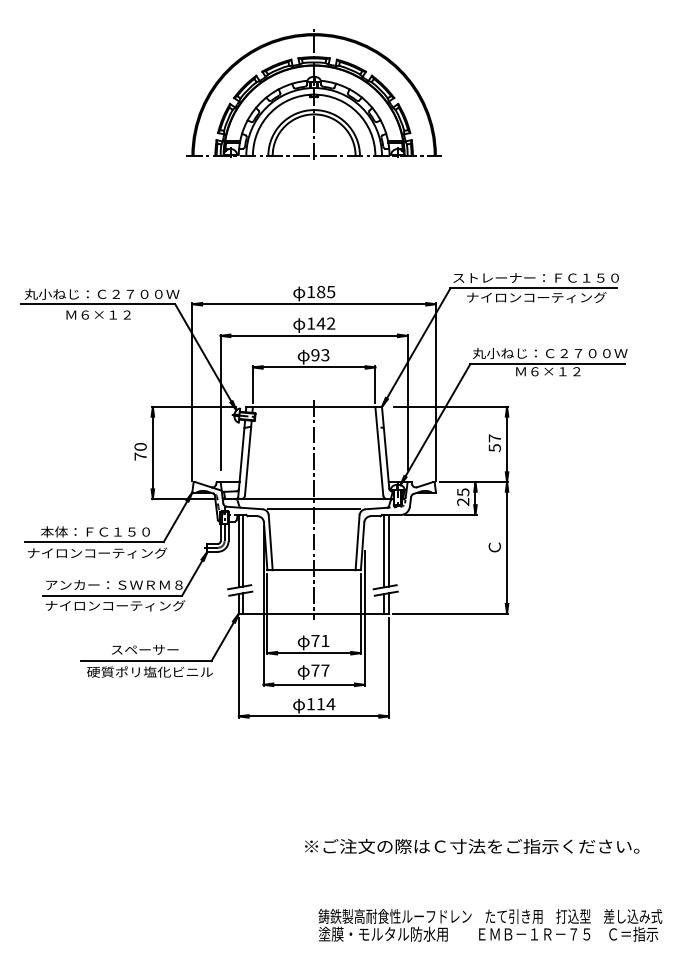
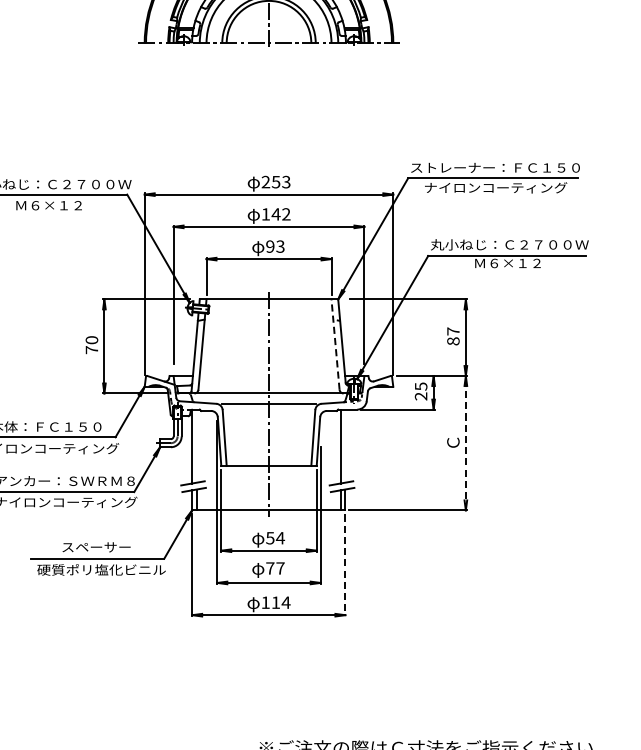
text: (321, 291) -> (276, 181), 185 -> 253
text: (494, 448) -> (453, 341), 57 -> 87
line: (379, 450) -> (335, 343), solid -> dashed
line: (507, 547) -> (466, 442), solid -> dashed
line: (243, 550) -> (196, 445), removed
line: (389, 550) -> (345, 445), removed
text: (320, 641) -> (275, 538), 71 -> 54
line: (389, 667) -> (345, 565), solid -> dashed

